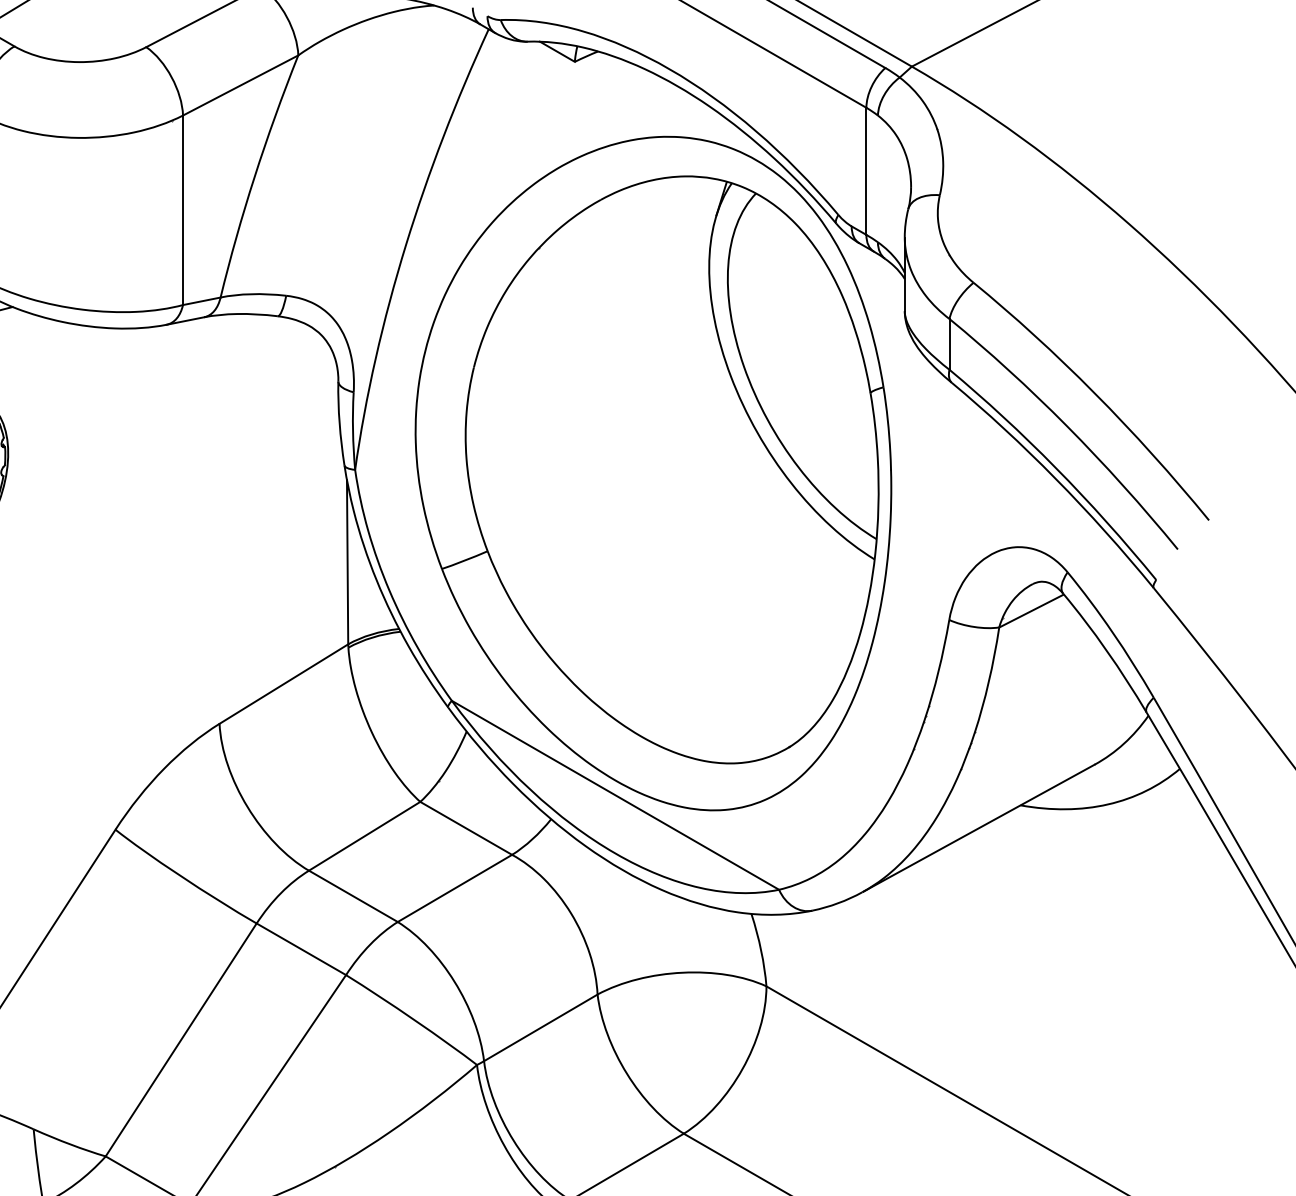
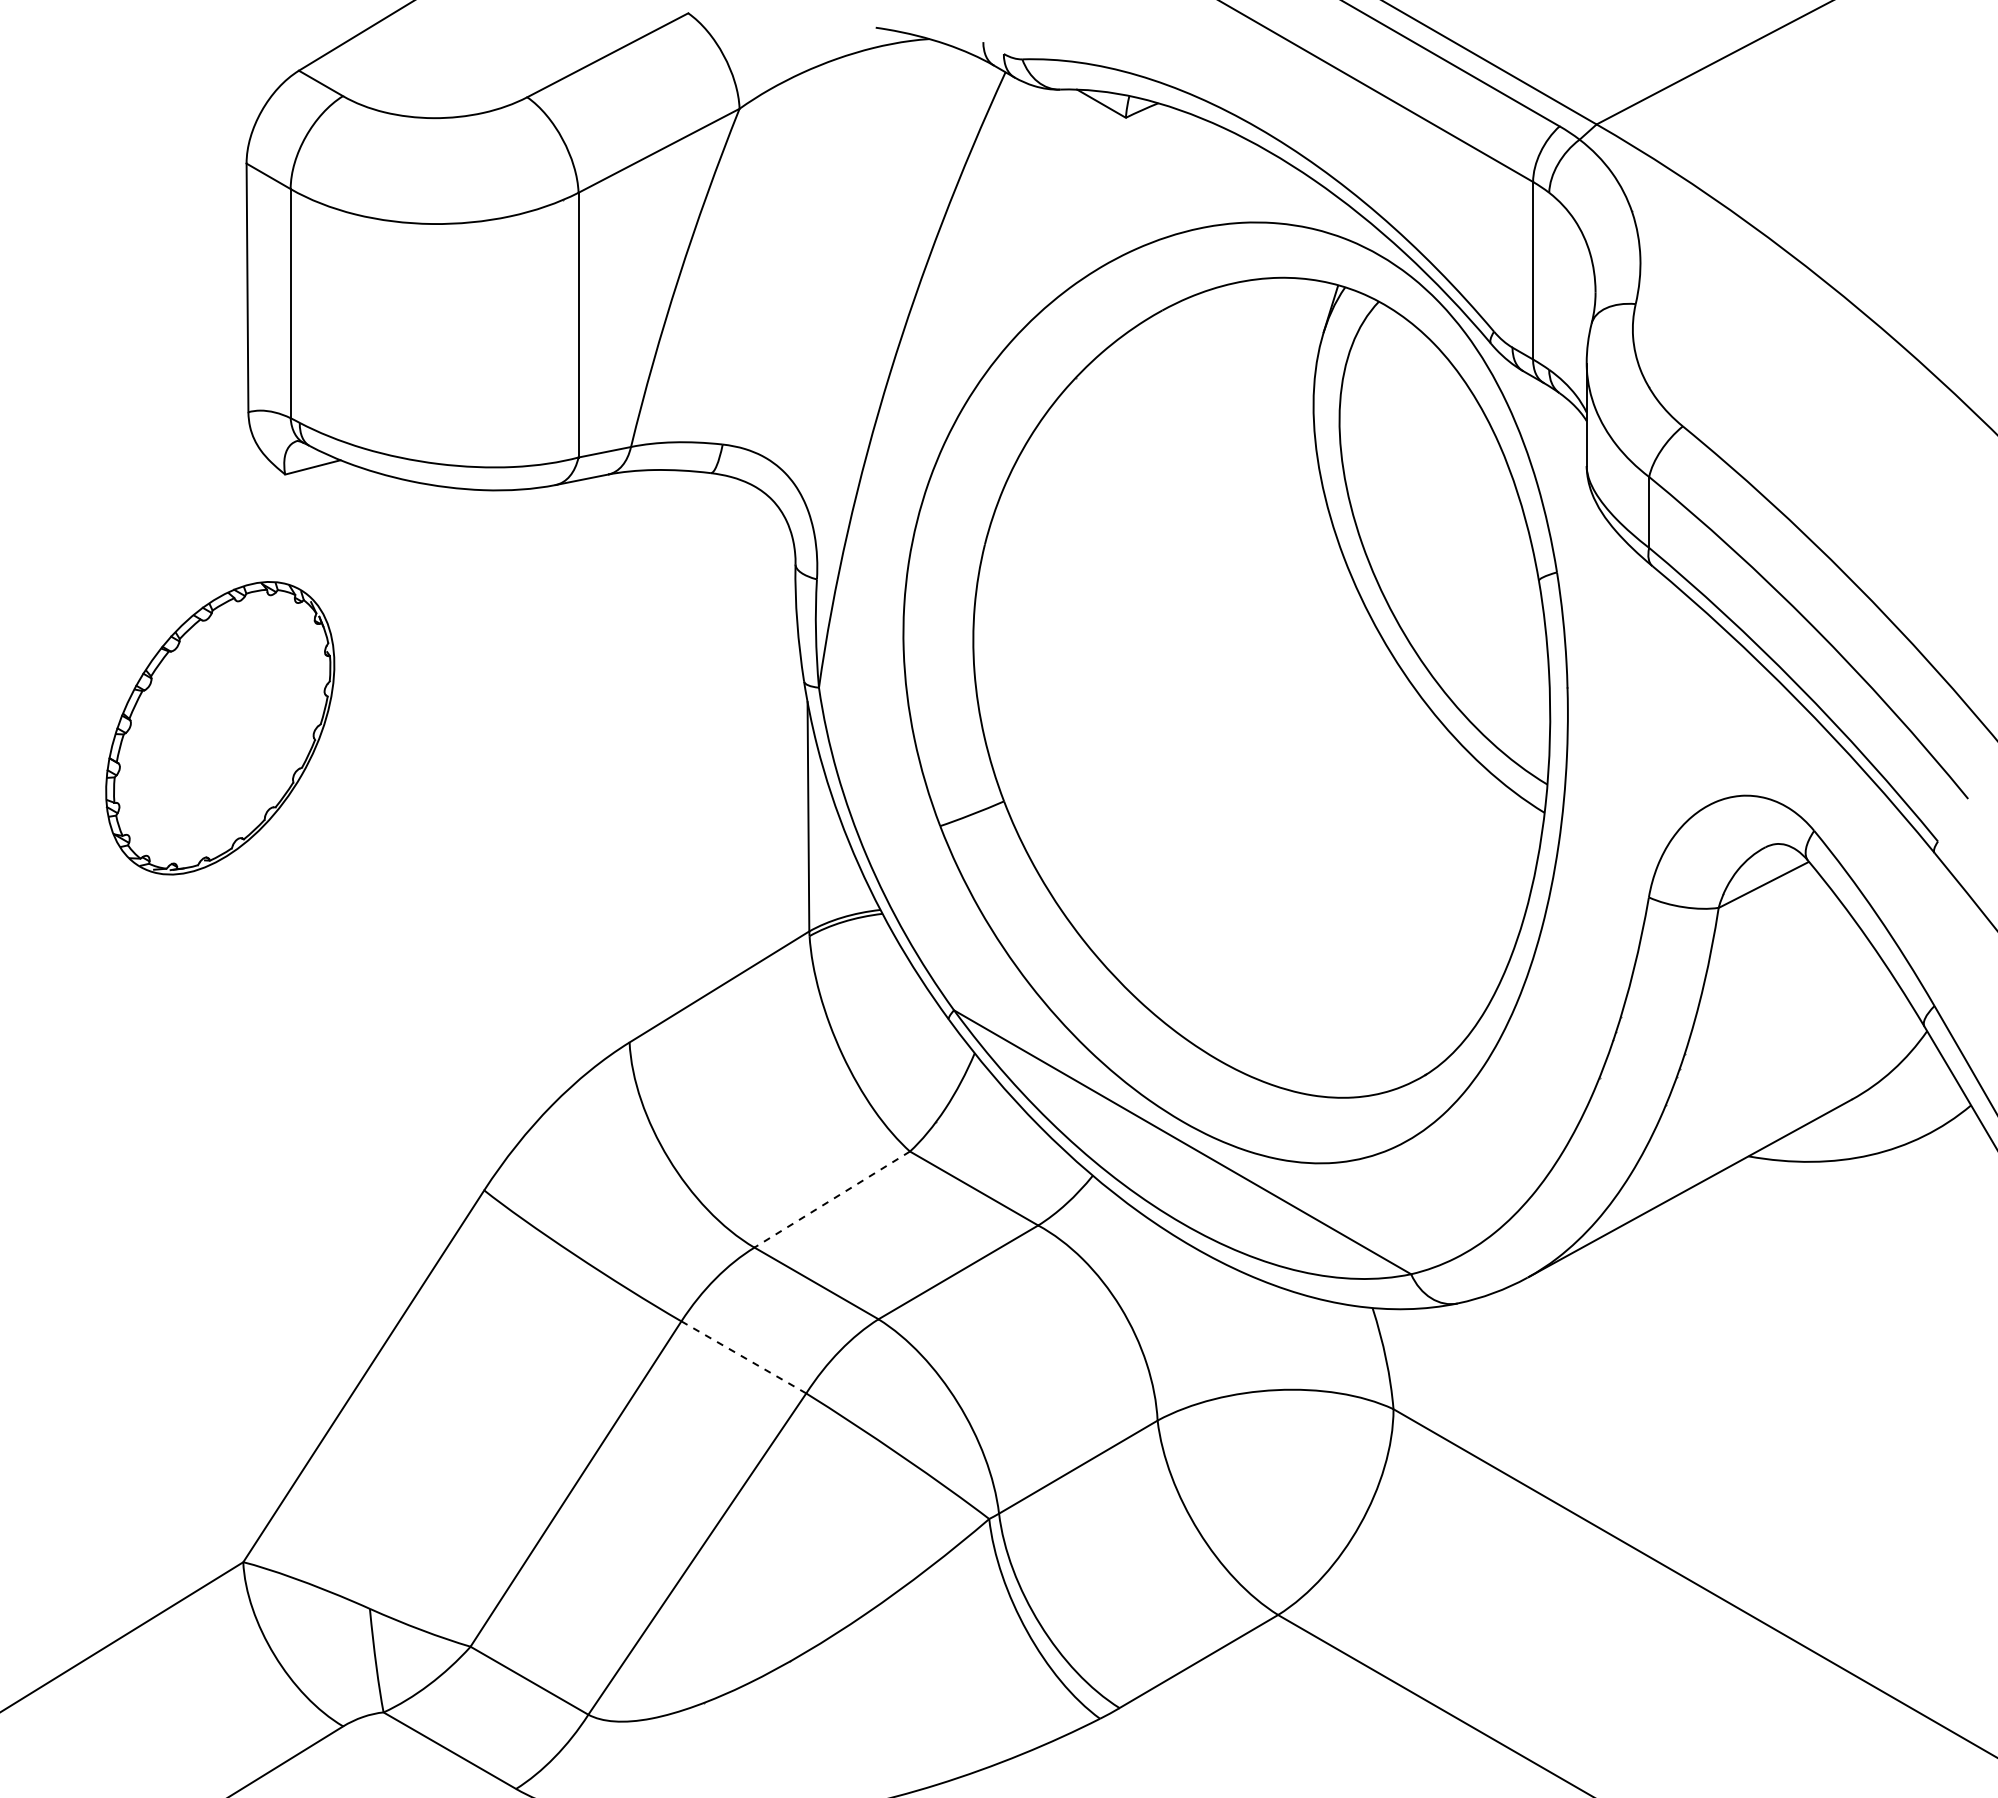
line: (364, 836) -> (831, 1199), solid -> dashed
line: (301, 949) -> (743, 1357), solid -> dashed

